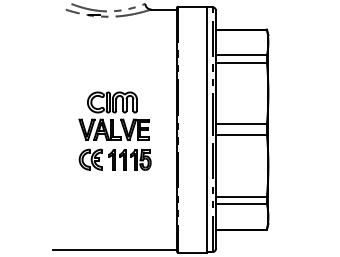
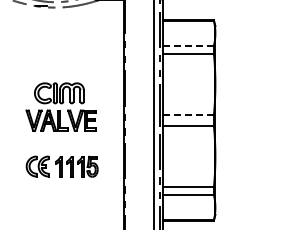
line: (241, 55) -> (188, 46), solid -> dashed
line: (241, 124) -> (188, 115), solid -> dashed
part: (114, 159) -> (61, 166), moved

